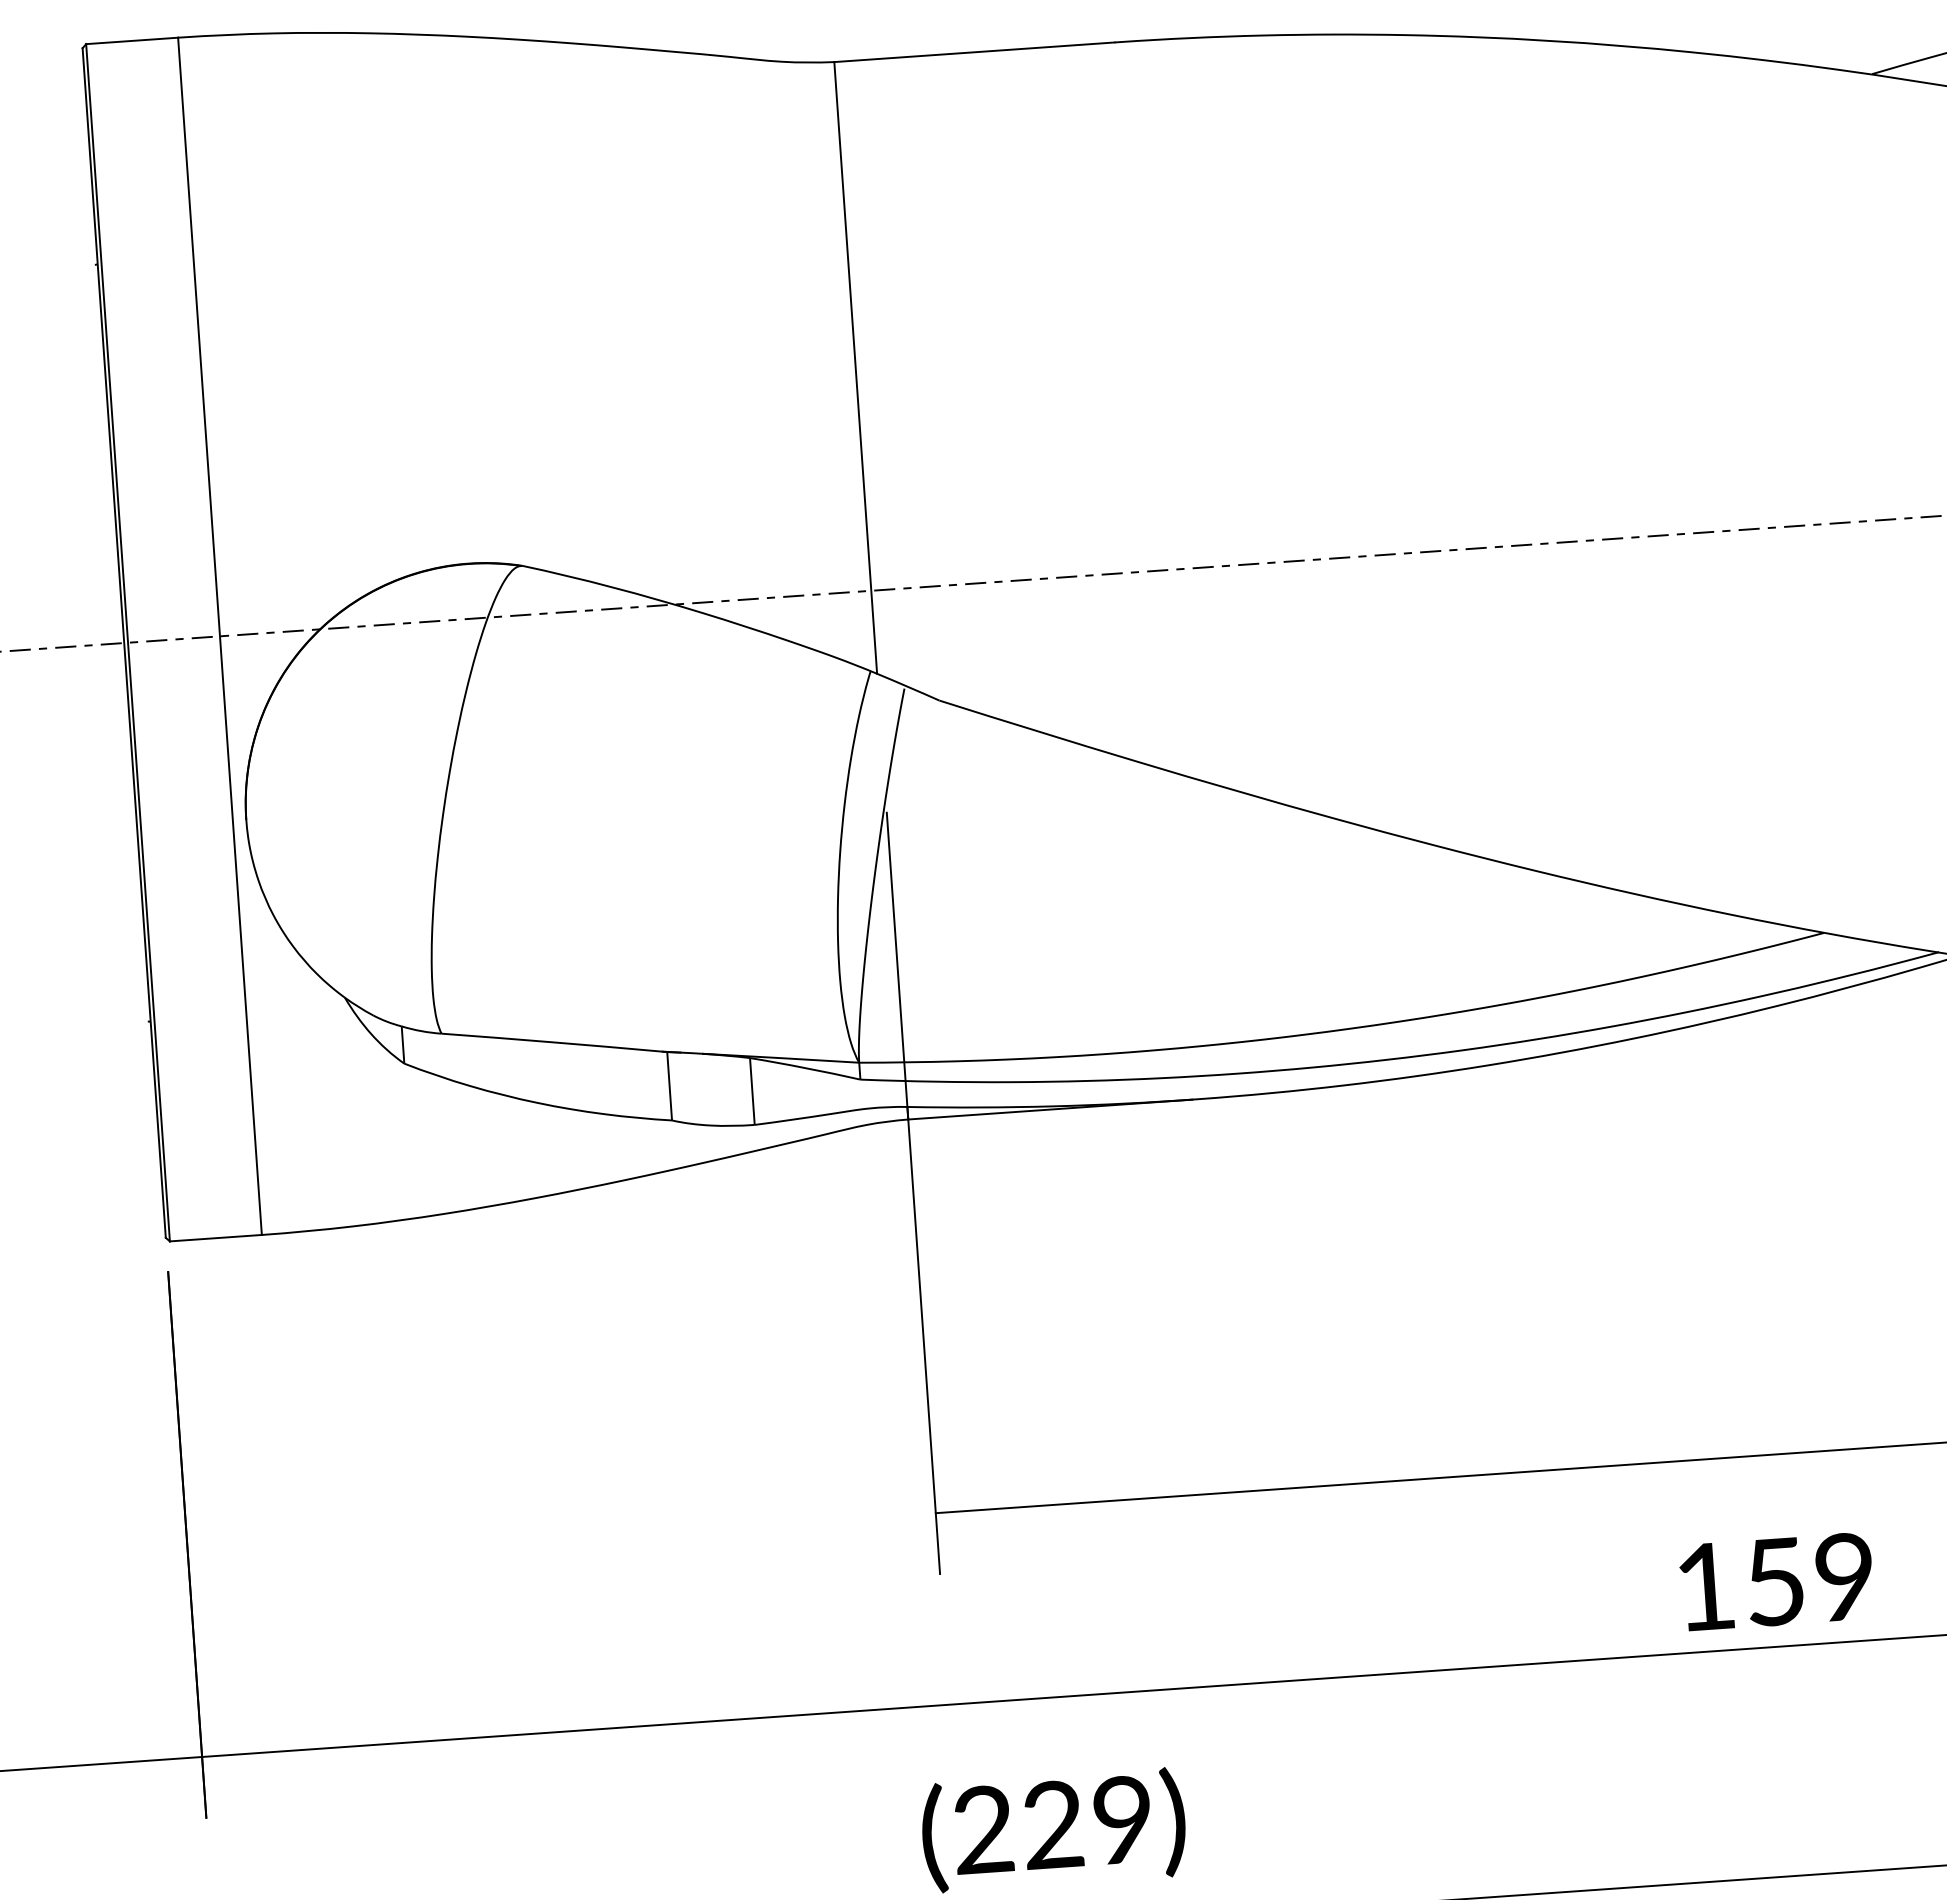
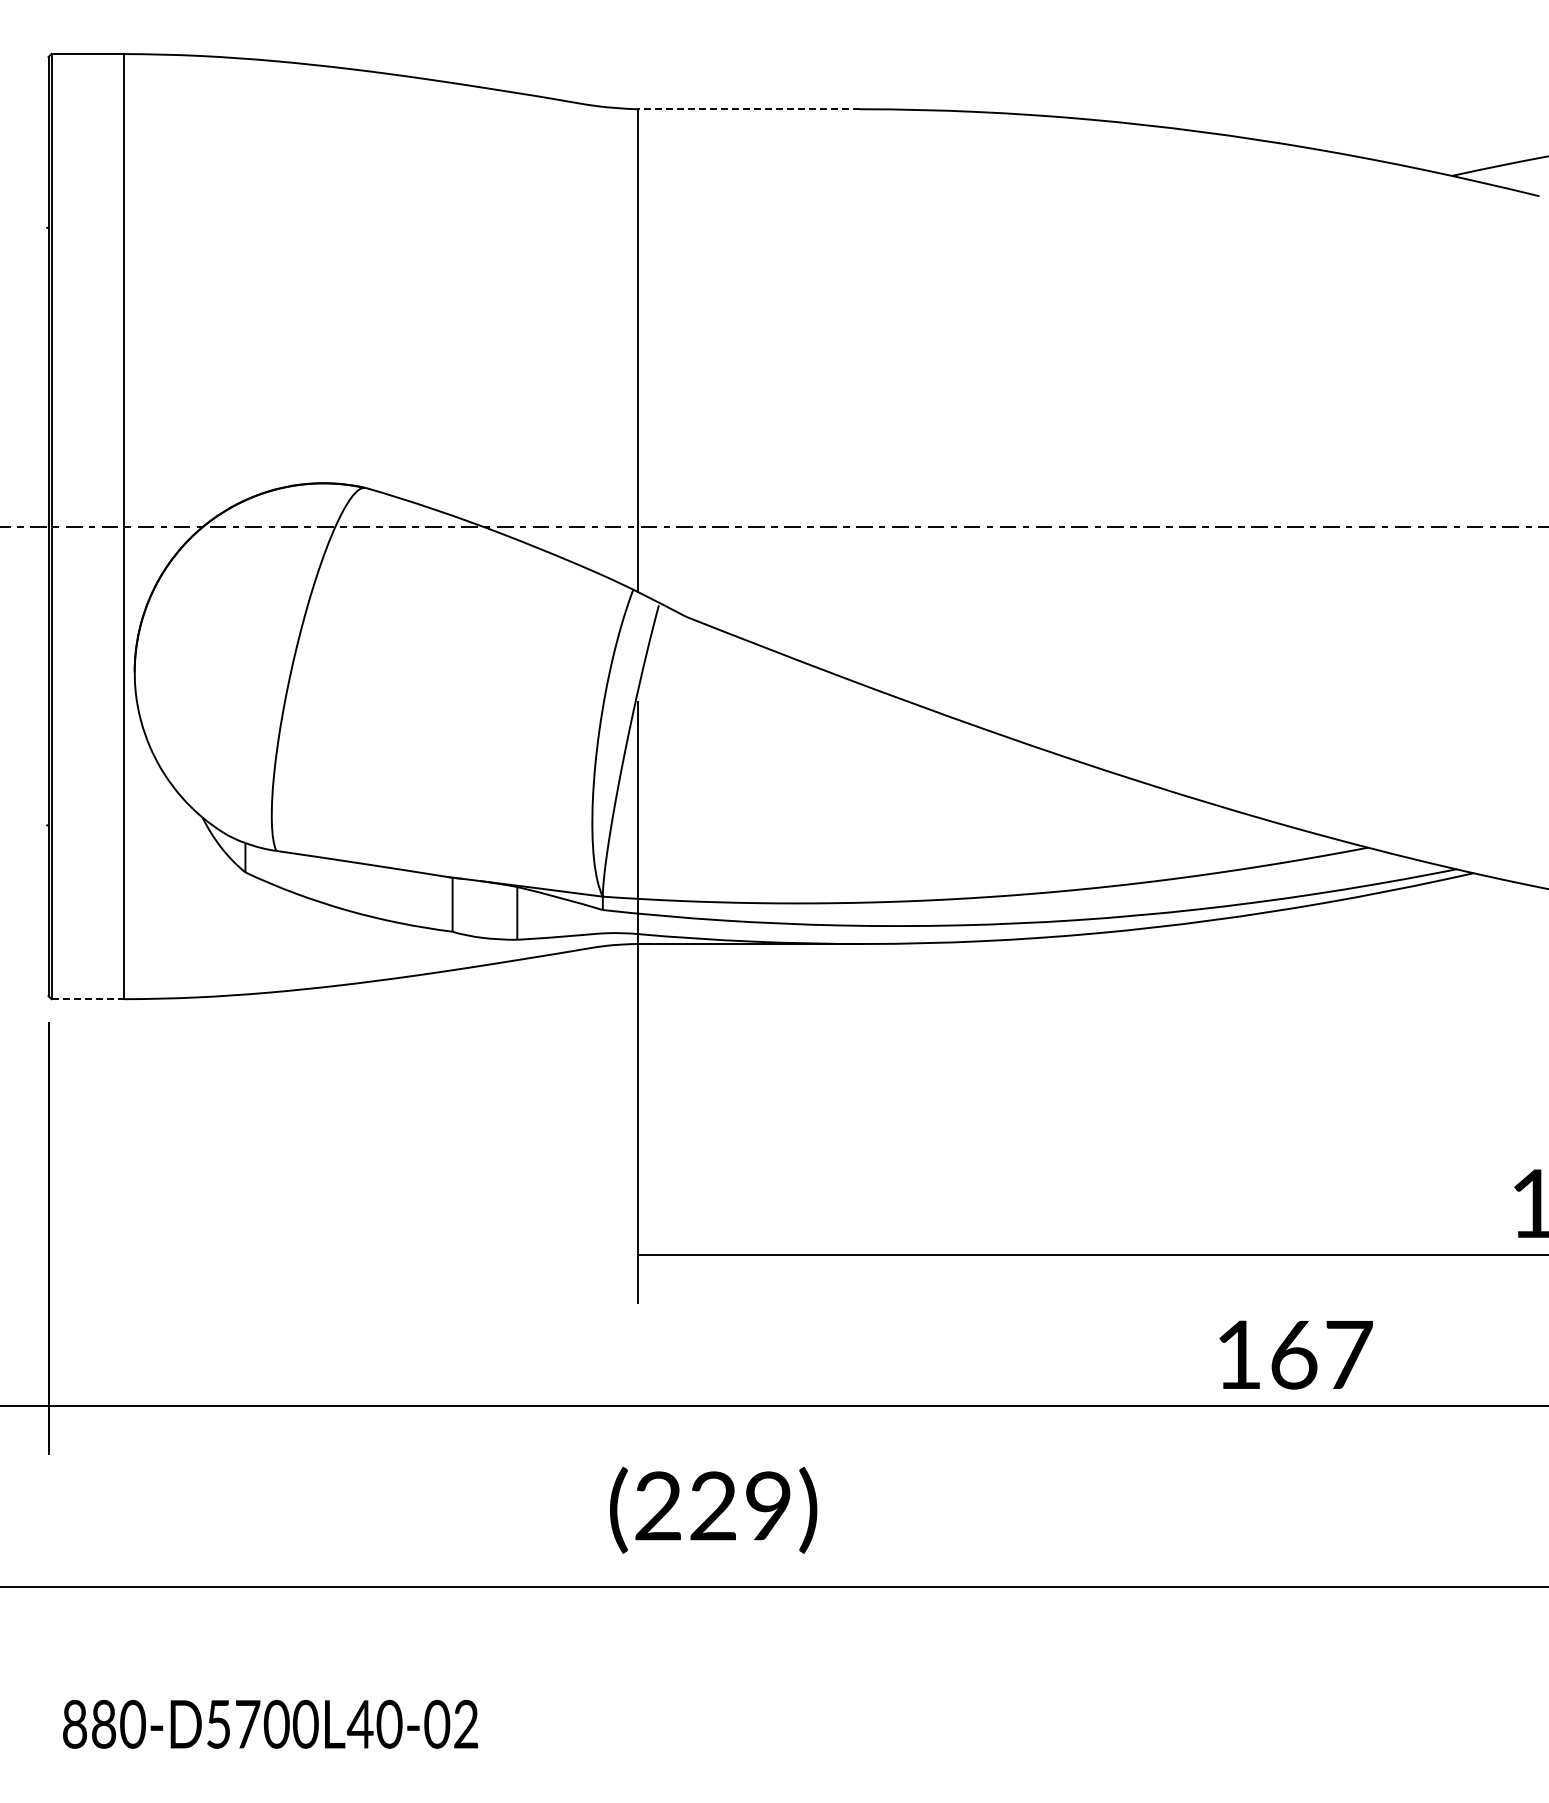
line: (974, 52) -> (748, 109), solid -> dashed
line: (216, 1238) -> (88, 999), solid -> dashed
text: (1810, 1579) -> (1321, 1354), 159 -> 167

